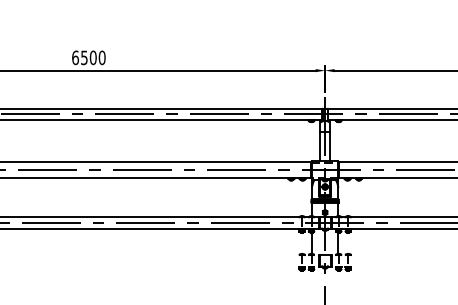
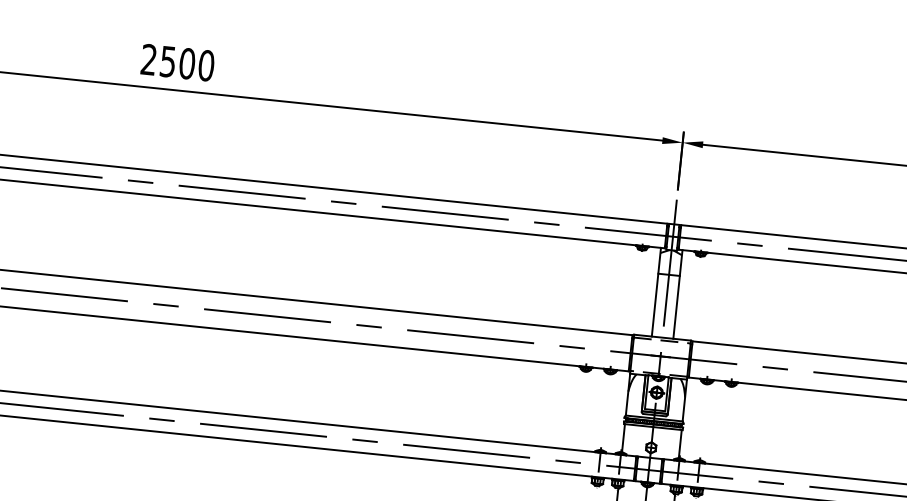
text: (75, 57) -> (149, 59), 6500 -> 2500

